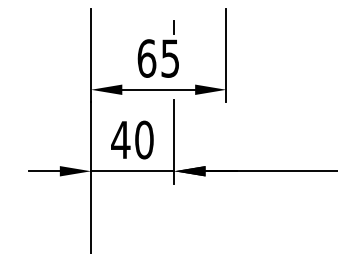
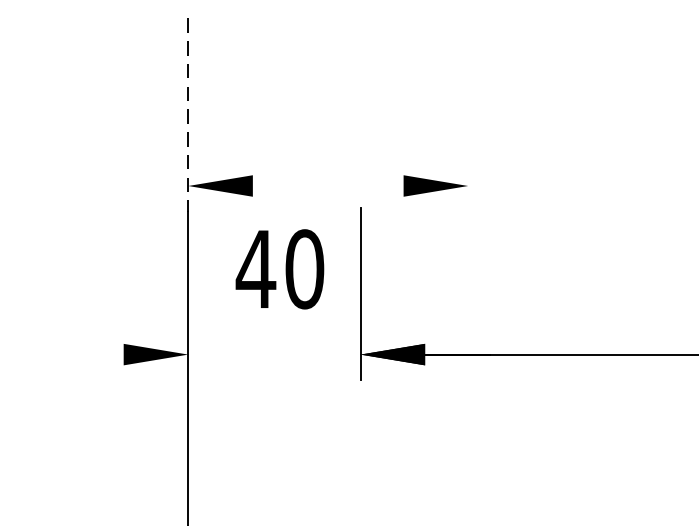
part: (157, 48) -> (325, 100), removed
line: (91, 55) -> (189, 115), solid -> dashed
line: (226, 55) -> (468, 115), removed
line: (158, 89) -> (327, 185), removed
text: (132, 139) -> (280, 268), moved
line: (43, 171) -> (89, 355), removed
line: (132, 171) -> (273, 355), removed

